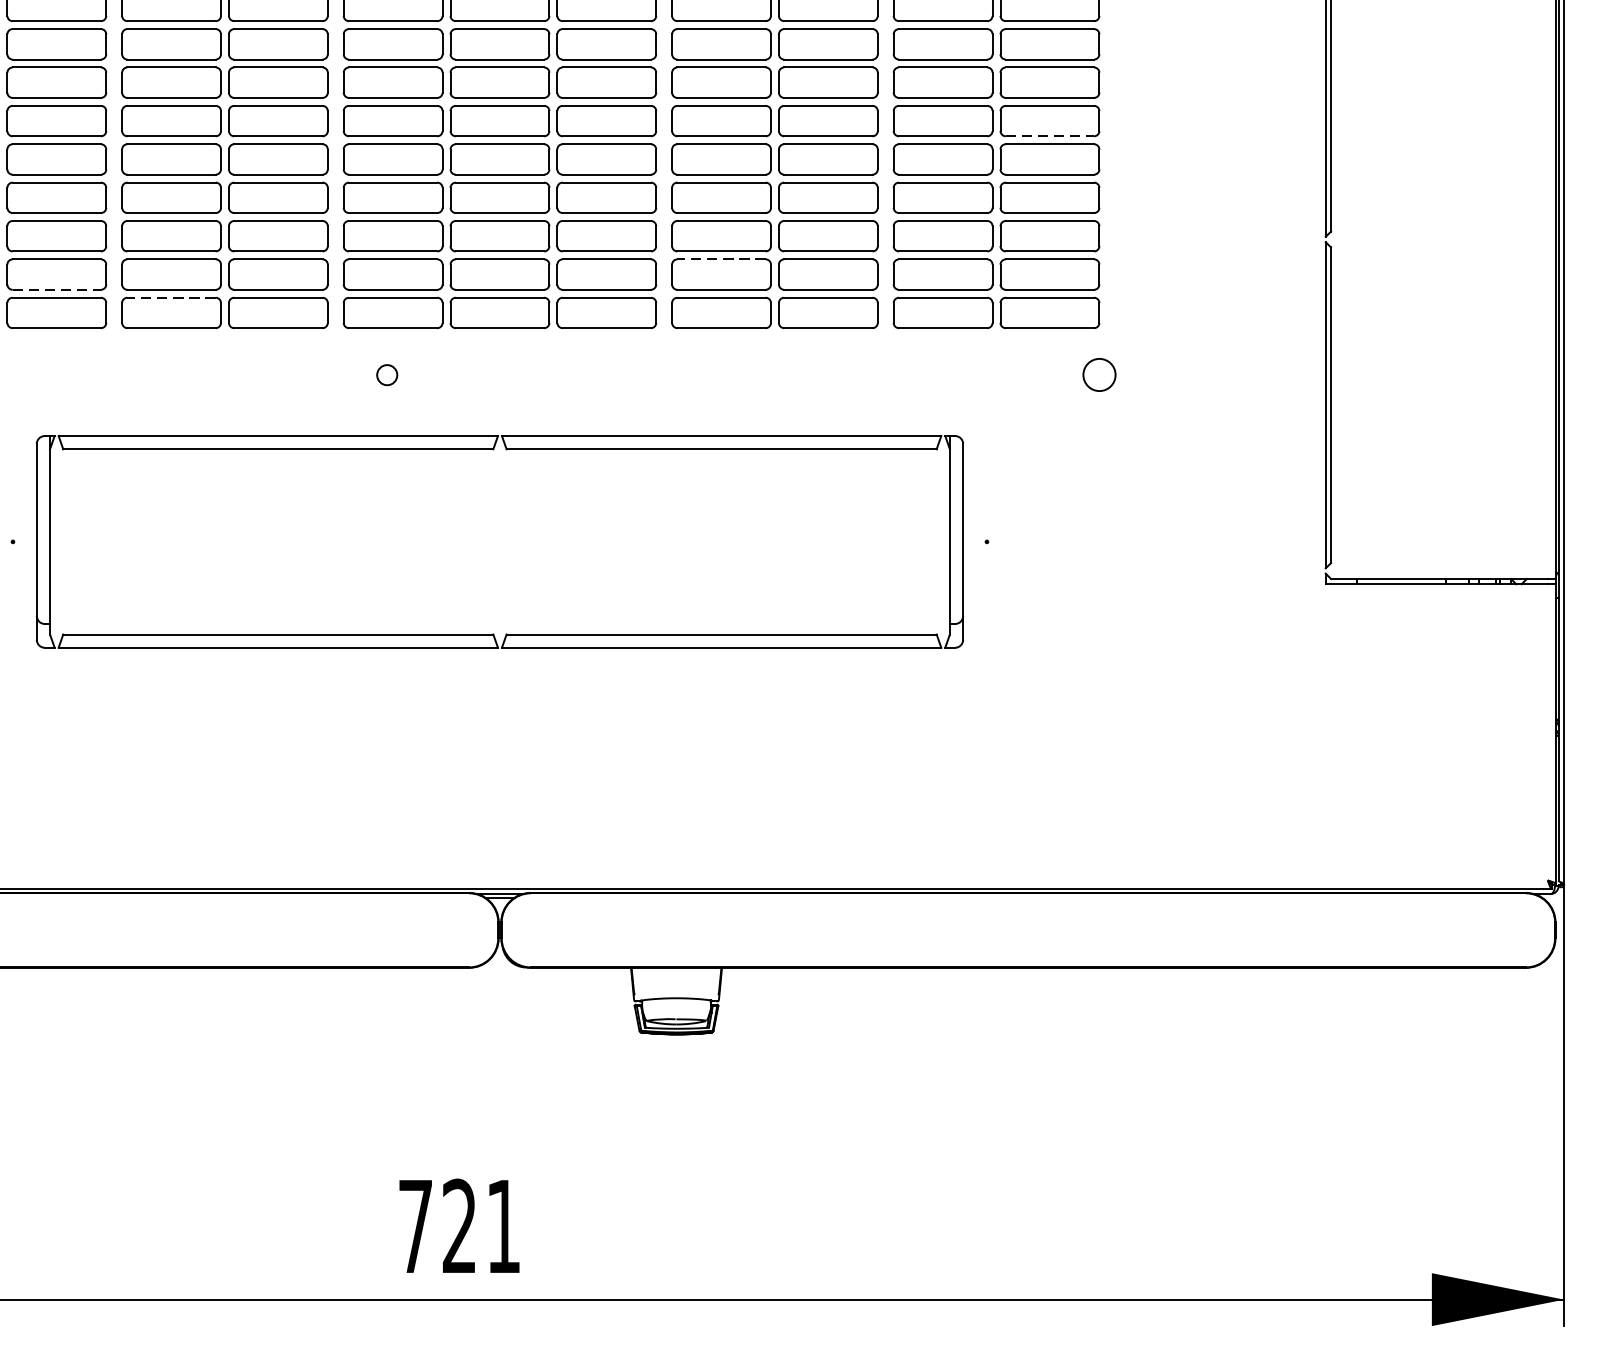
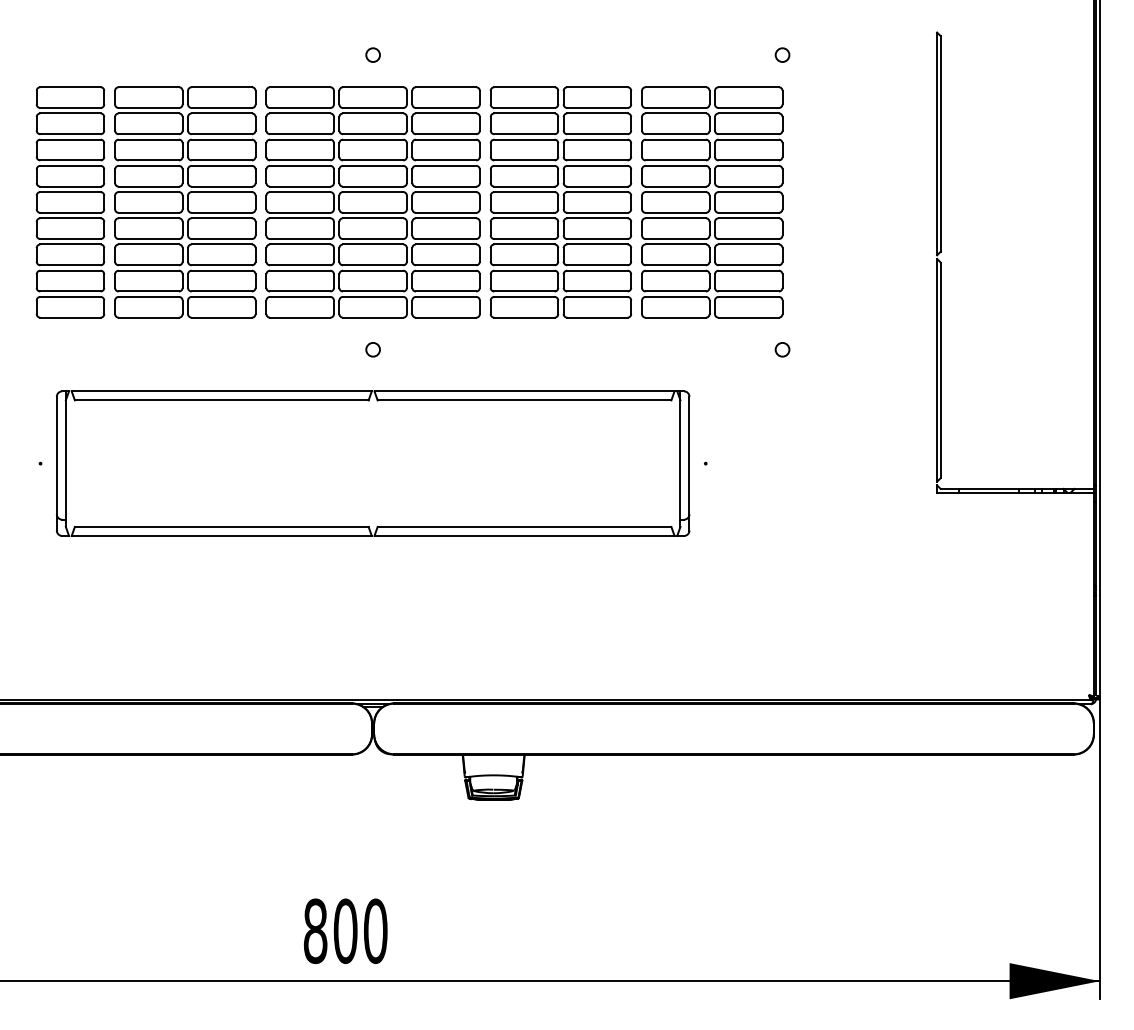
line: (1051, 136) -> (749, 186), dashed -> solid
line: (720, 259) -> (523, 270), dashed -> solid
line: (56, 289) -> (70, 291), dashed -> solid
line: (171, 297) -> (148, 296), dashed -> solid
circle: (386, 374) -> (372, 349), moved
circle: (1099, 374) -> (782, 349), size x0.62
text: (459, 1226) -> (345, 931), 721 -> 800

